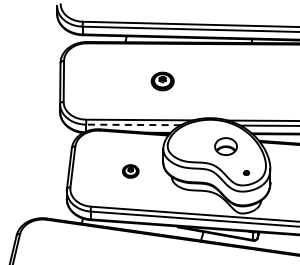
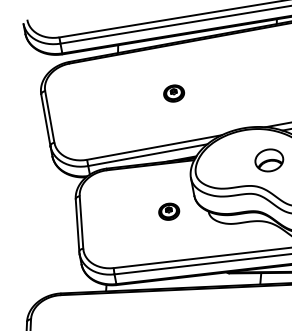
part: (162, 81) -> (173, 93), size x0.71
line: (133, 124) -> (147, 154), dashed -> solid
part: (130, 171) -> (168, 211), moved

